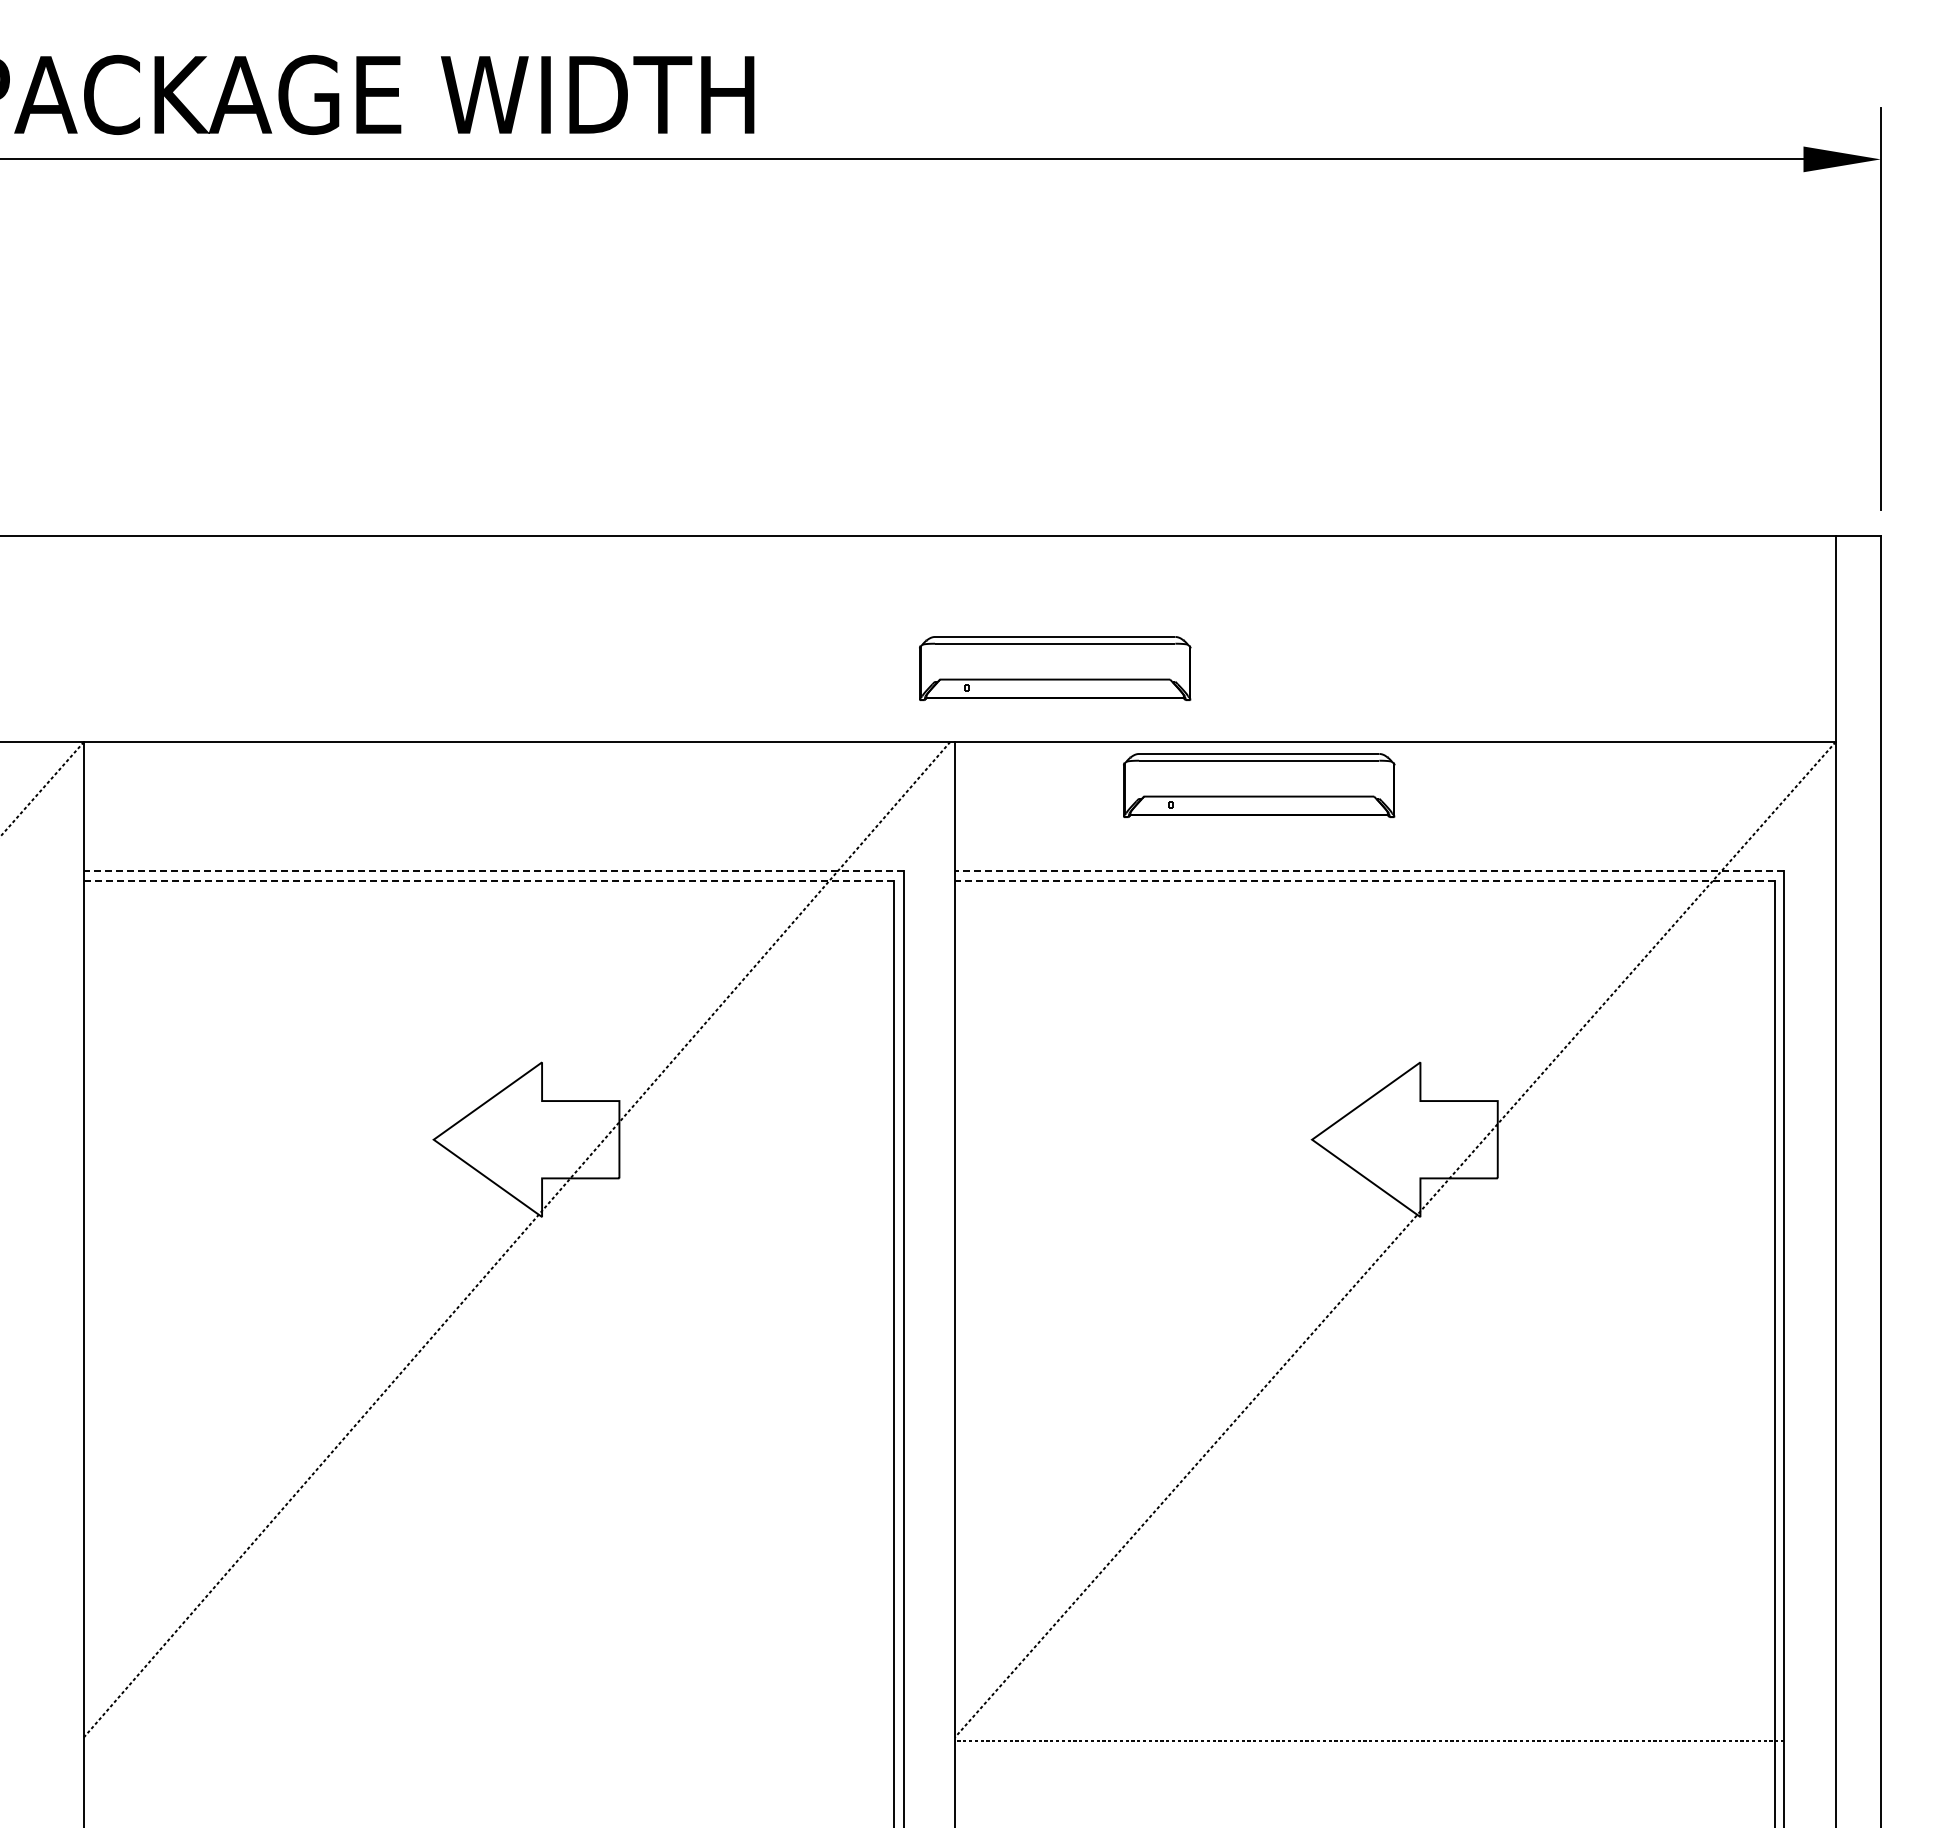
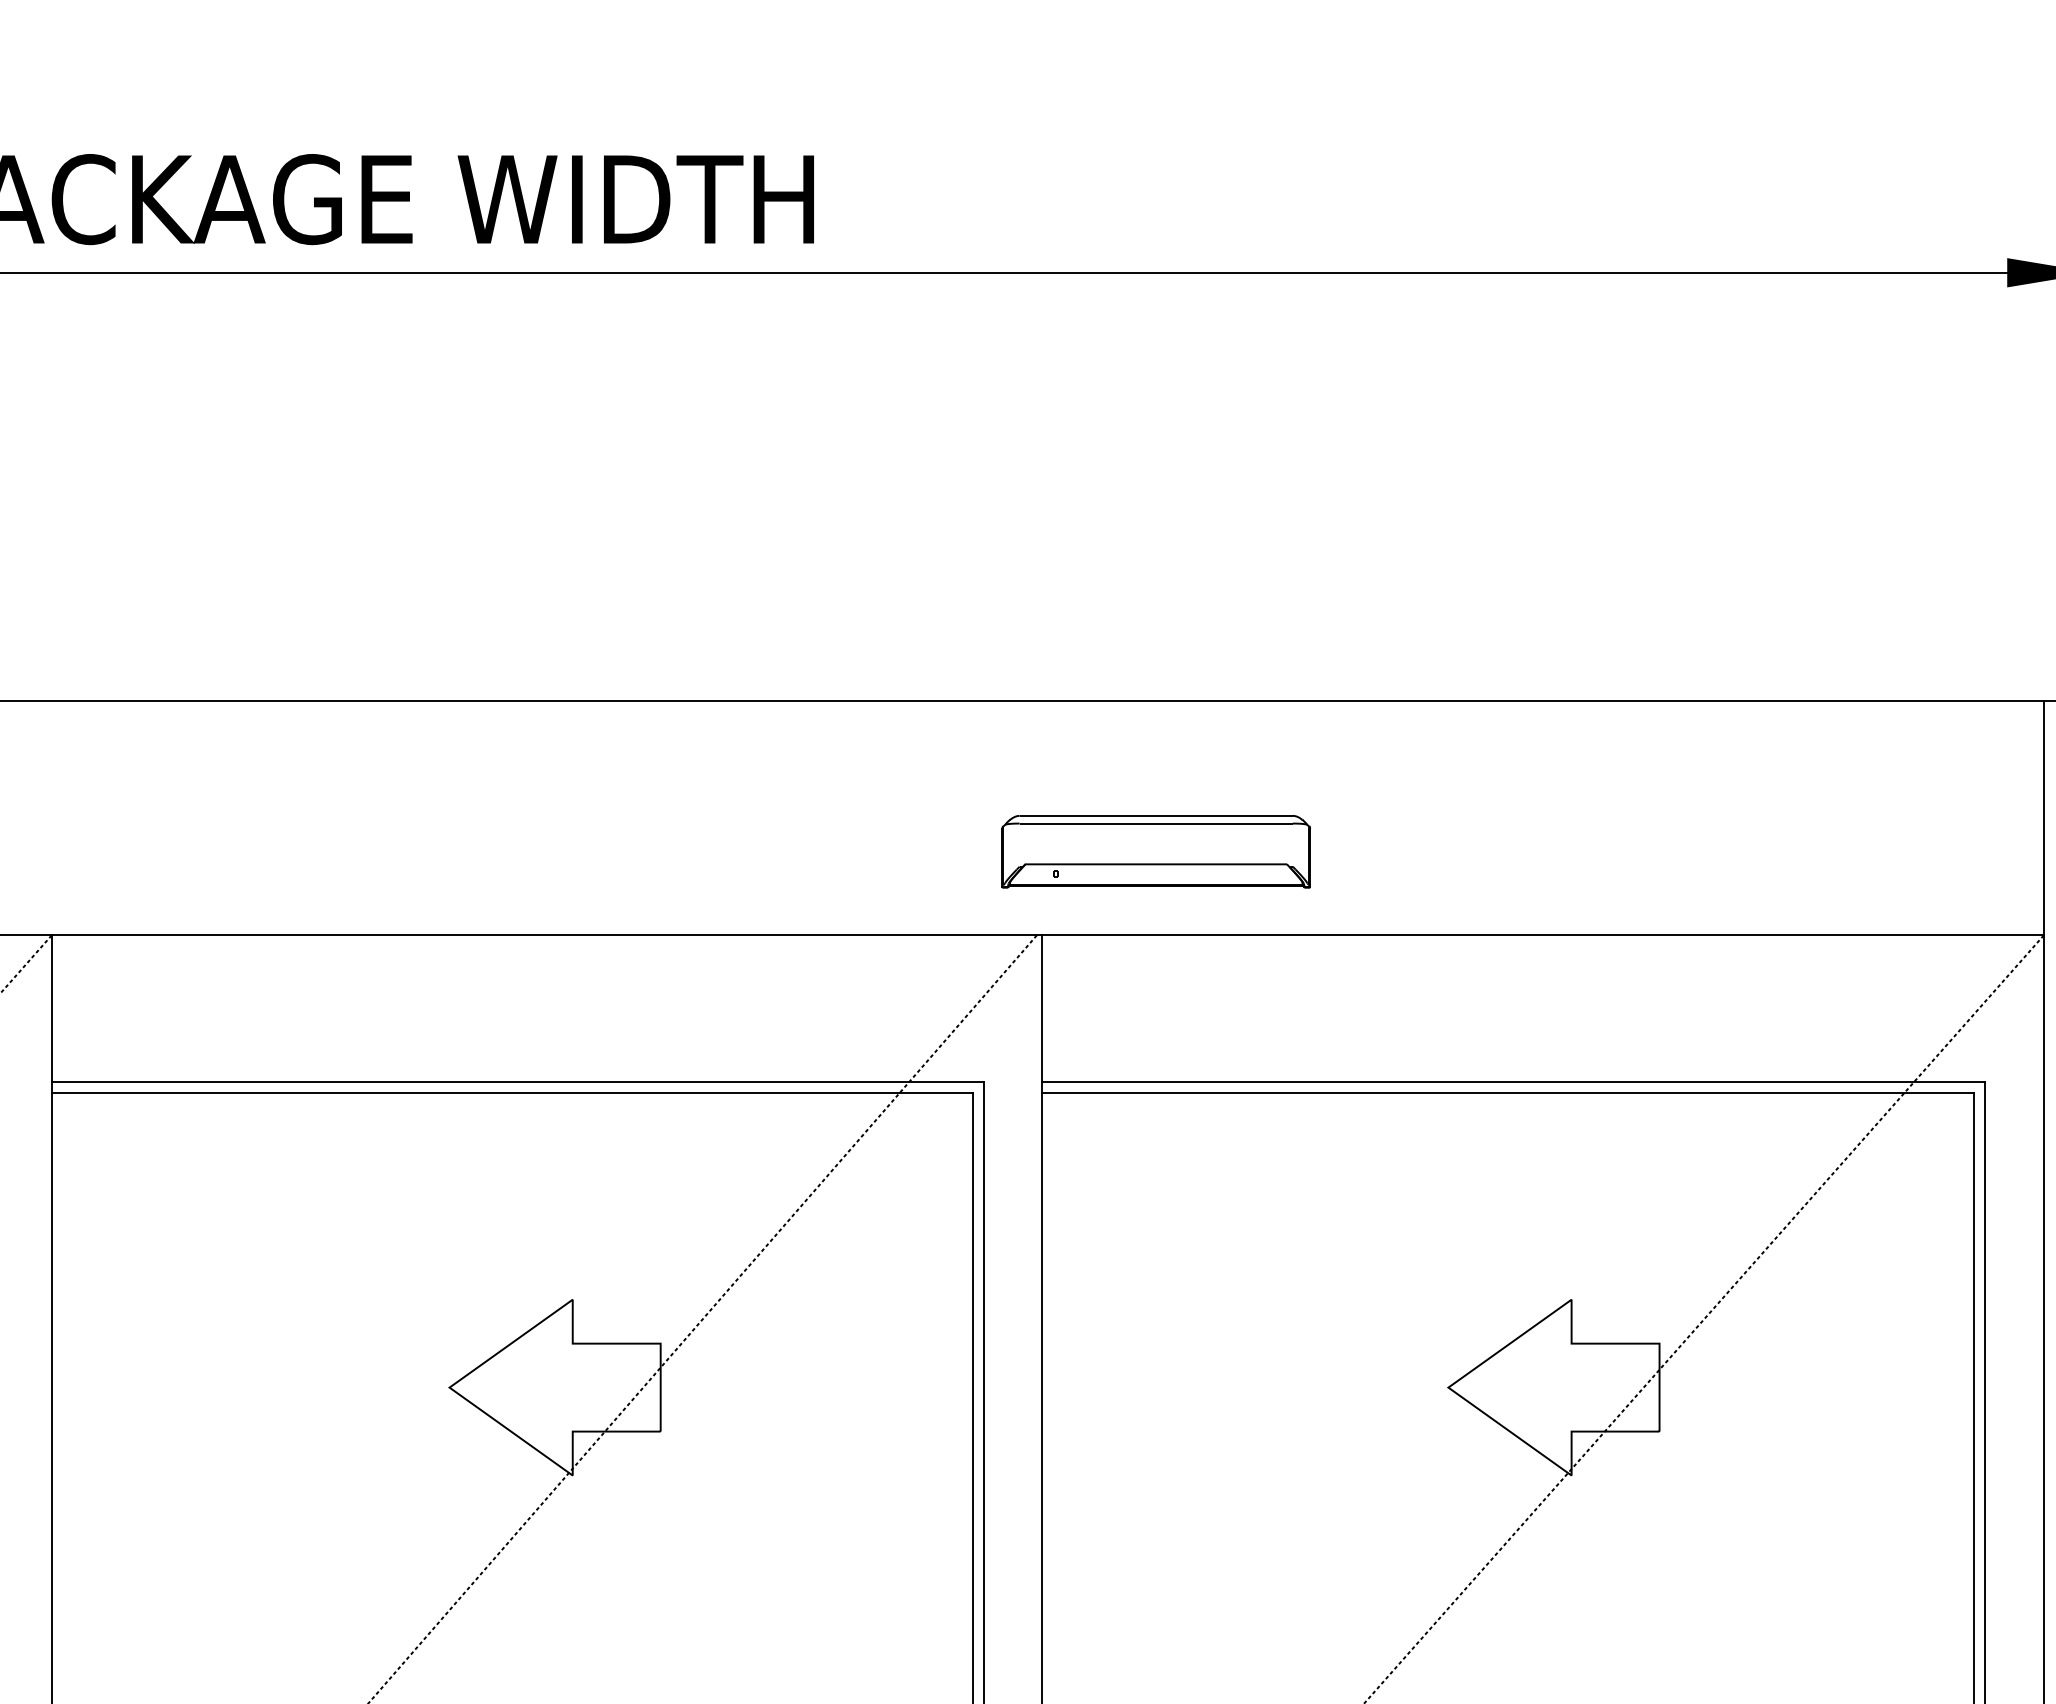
part: (1259, 785) -> (1388, 984), removed
line: (493, 870) -> (517, 1081), dashed -> solid
line: (1369, 870) -> (1513, 1081), dashed -> solid
line: (488, 880) -> (511, 1092), dashed -> solid
line: (1364, 880) -> (1507, 1092), dashed -> solid

